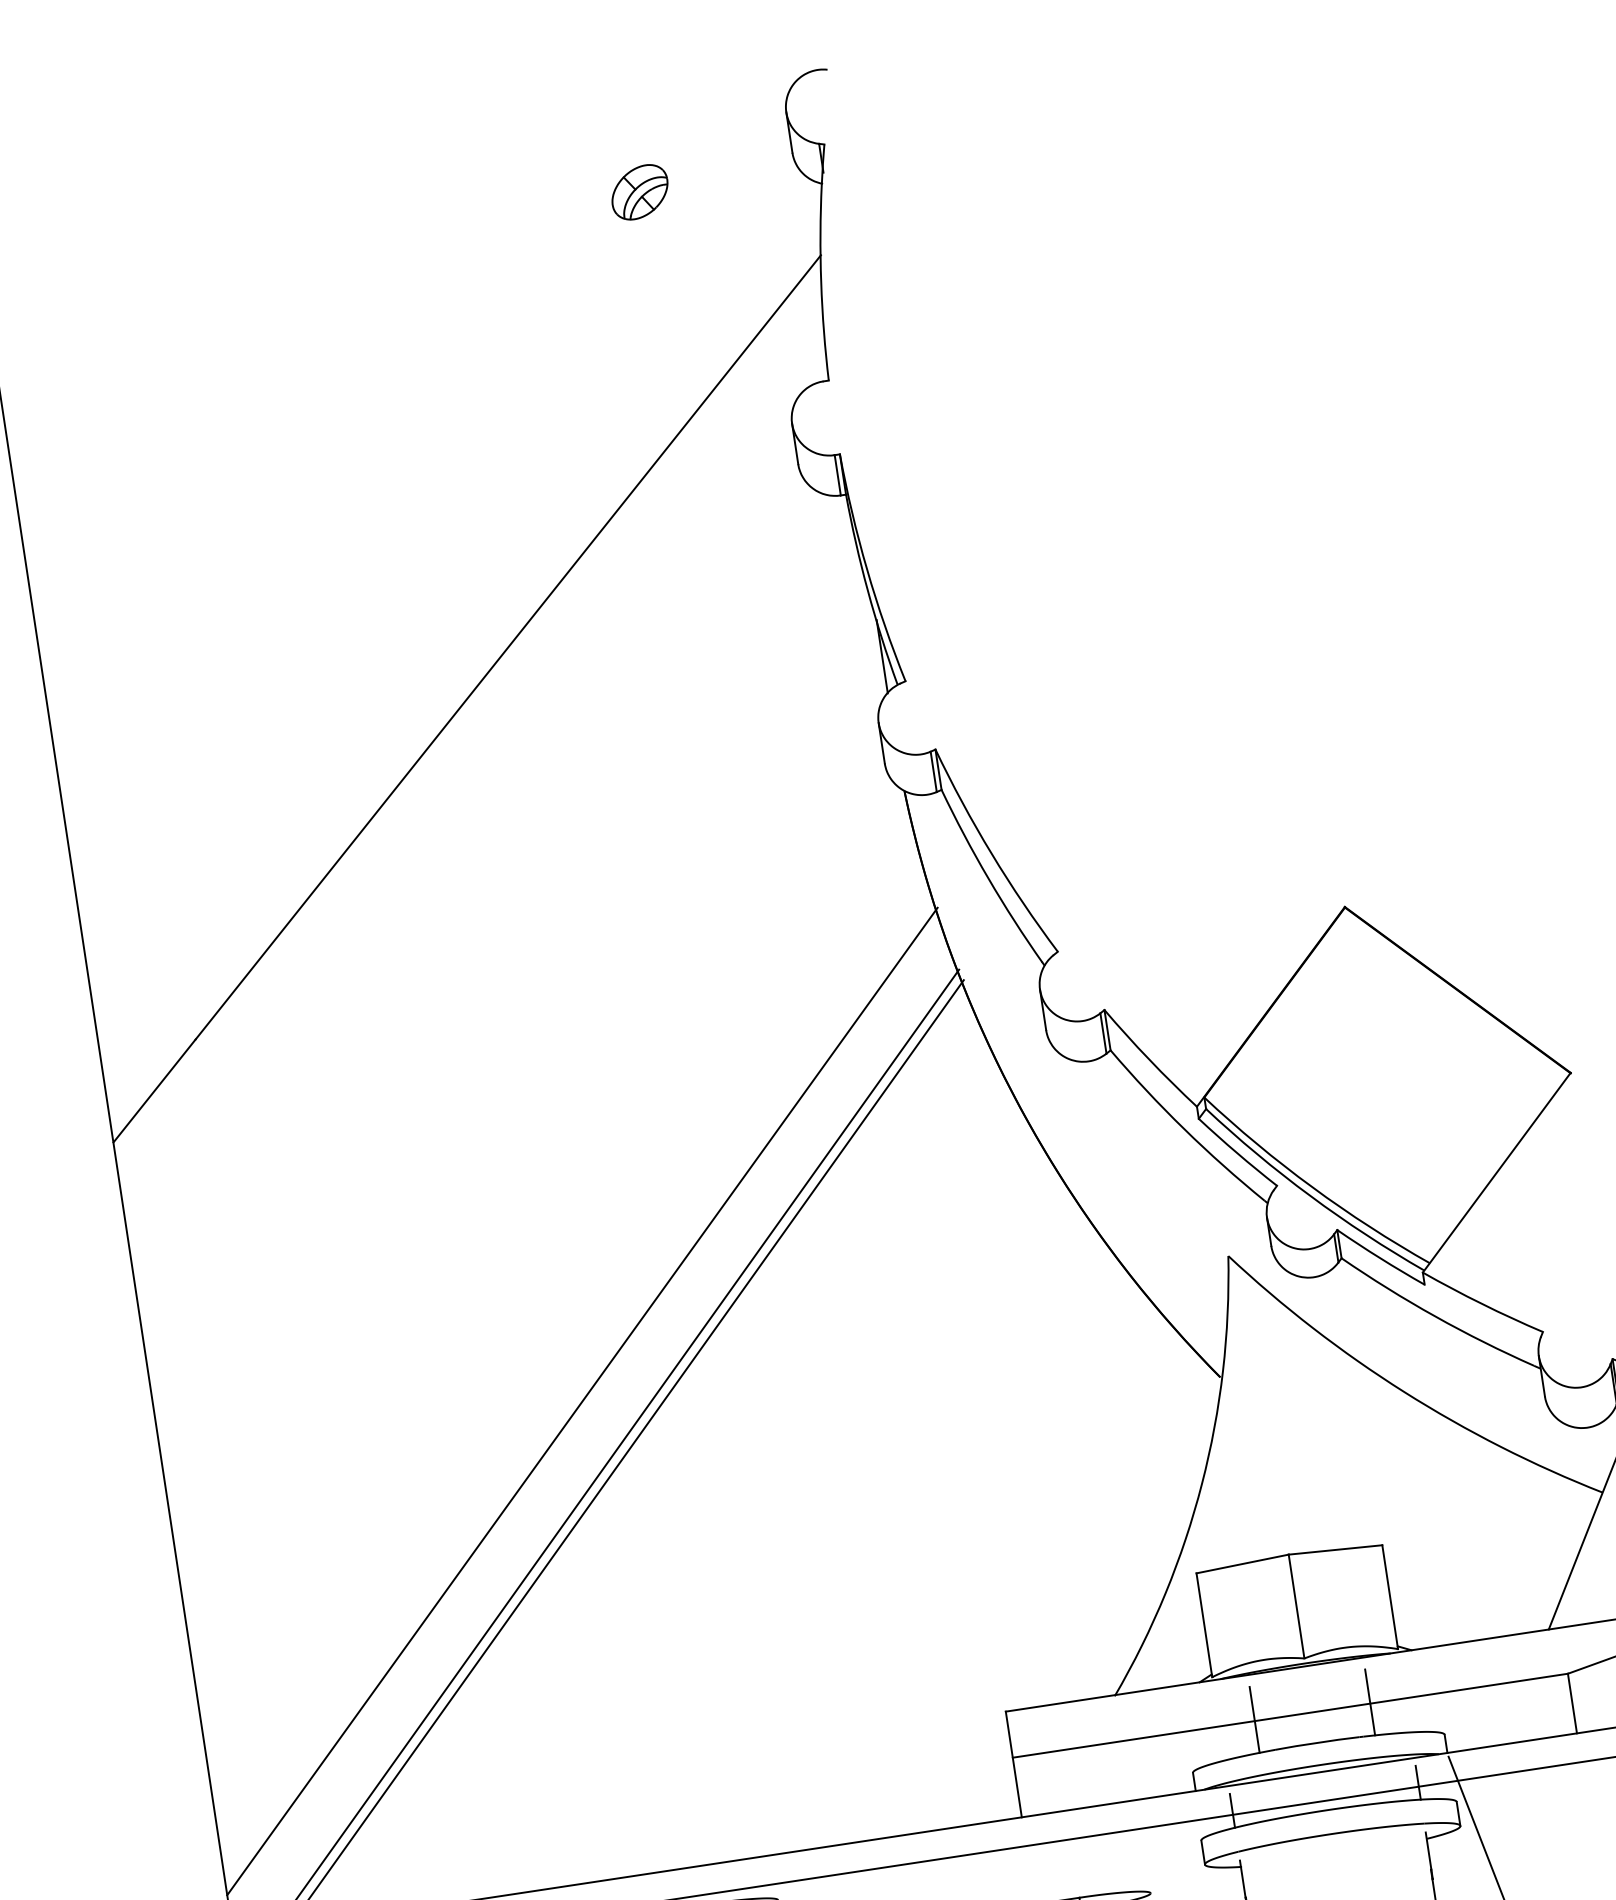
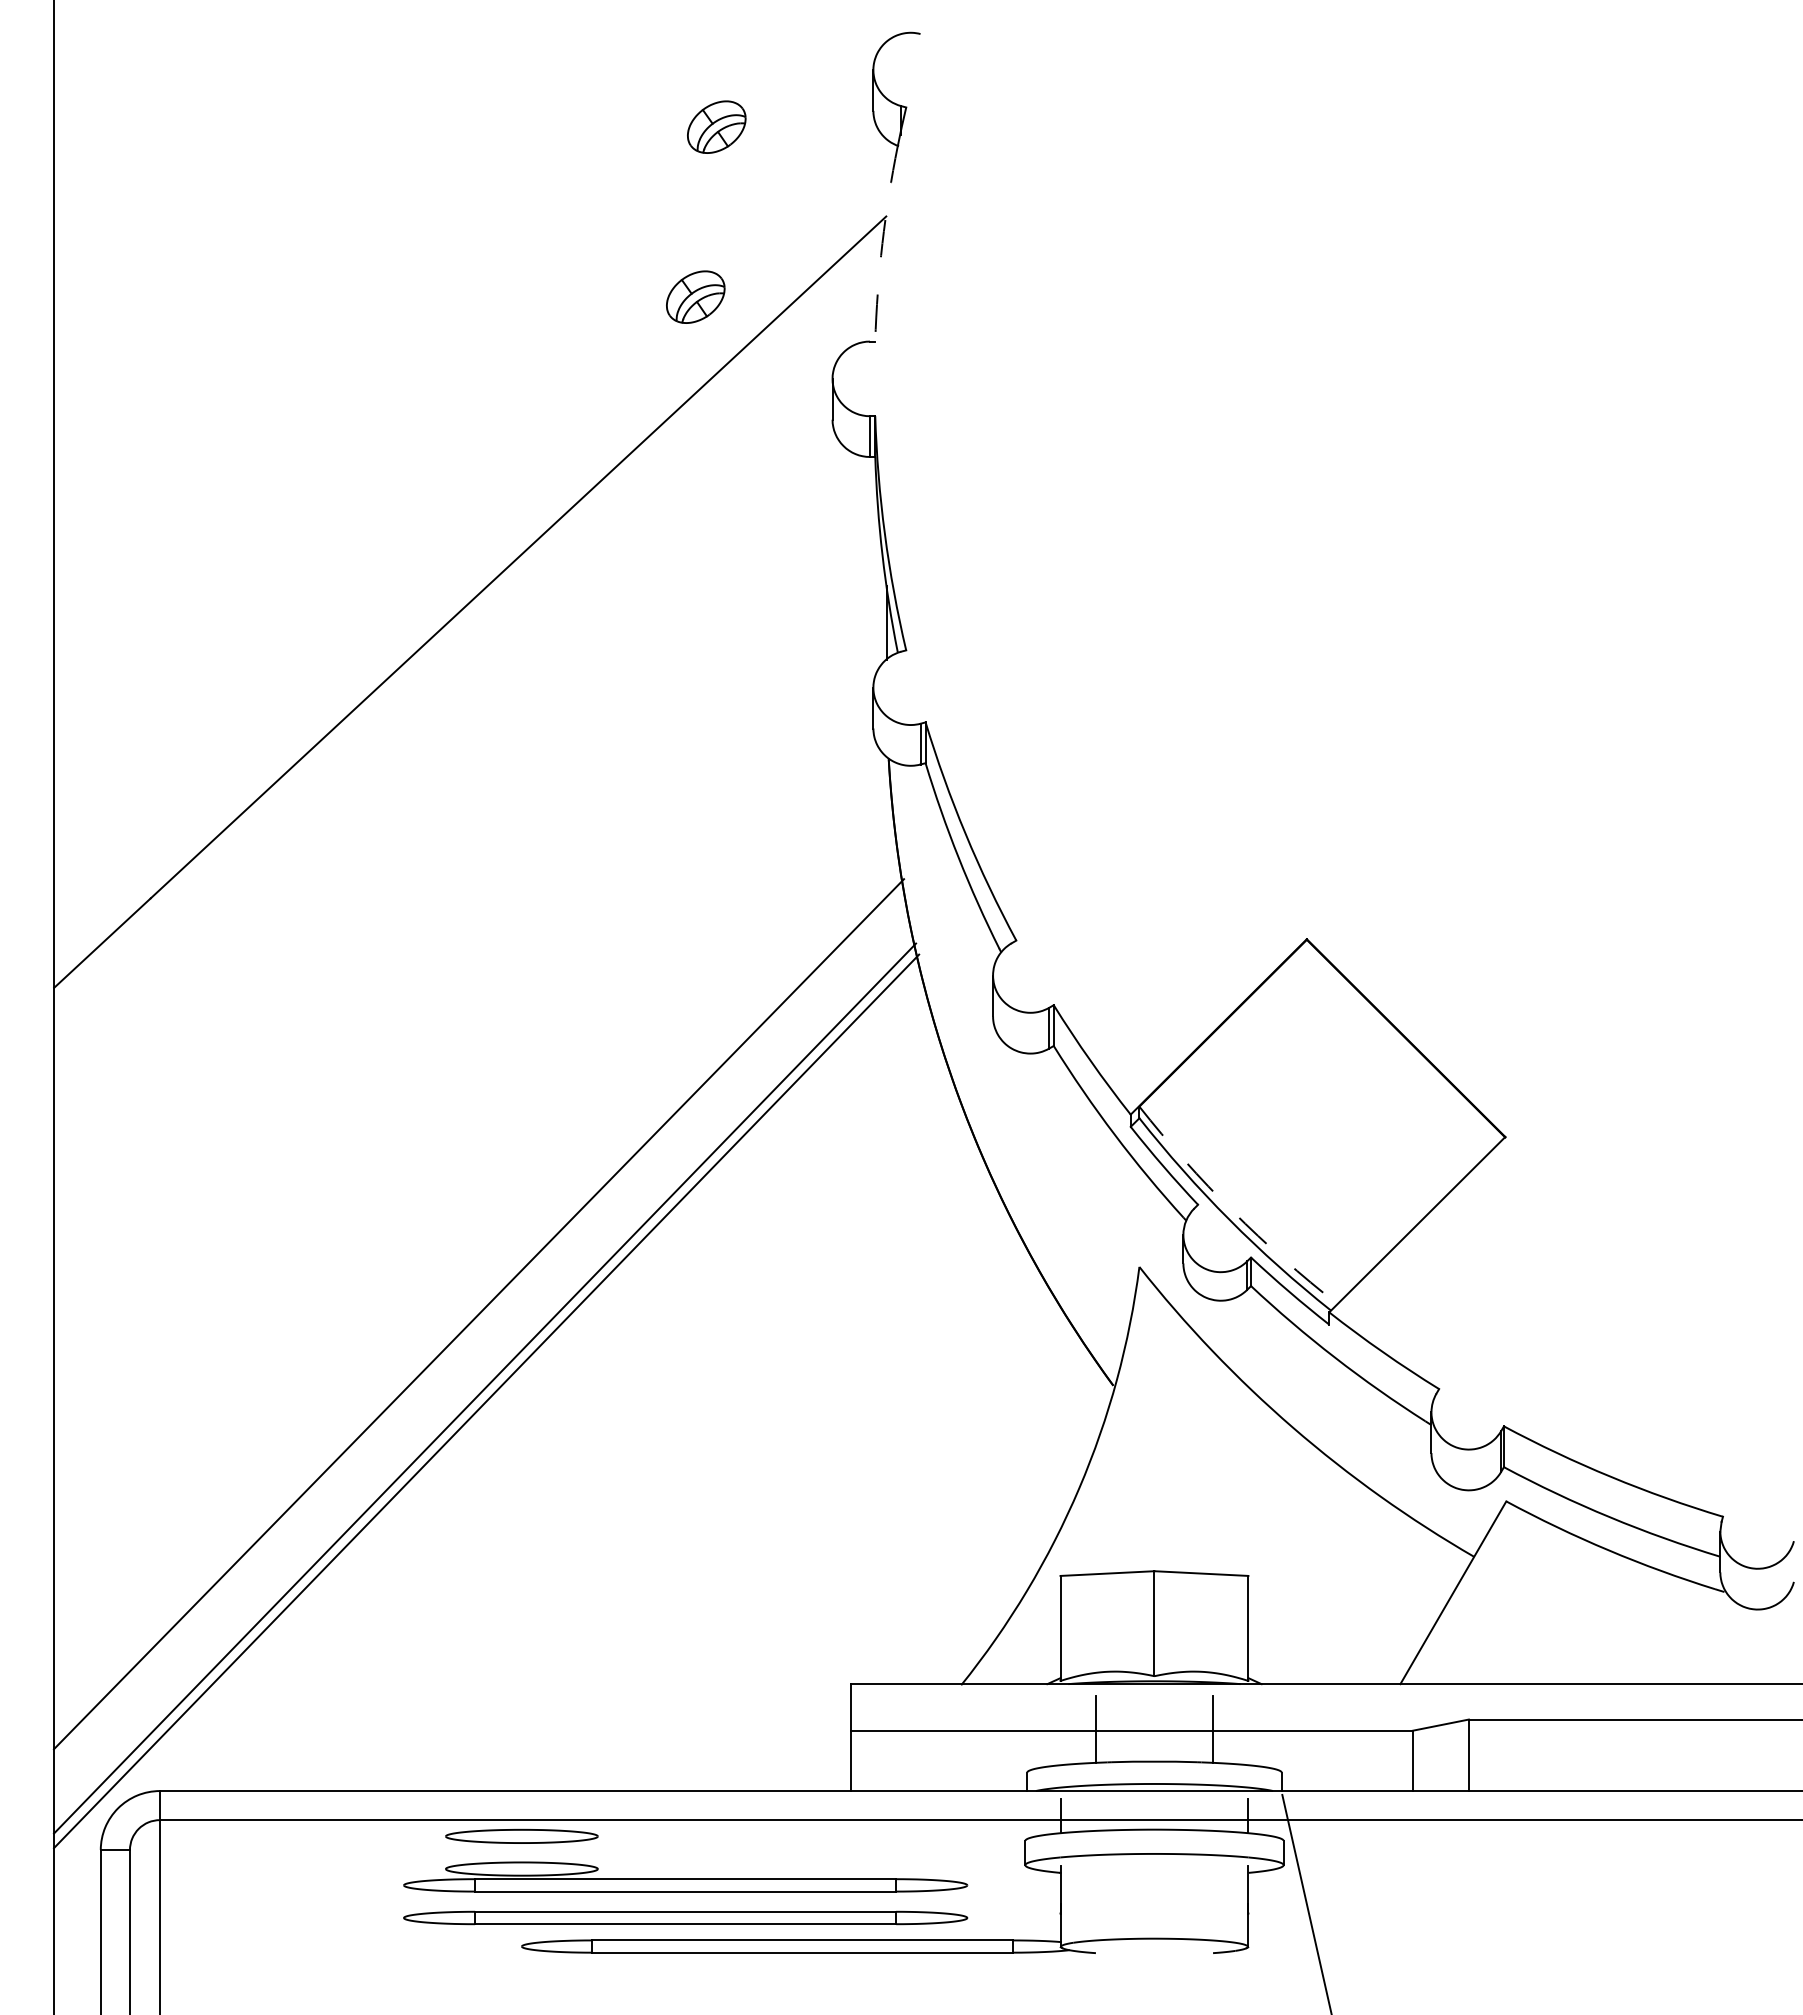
arc: (821, 282) -> (882, 243), solid -> dashed
part: (644, 362) -> (695, 296), added
arc: (1312, 1187) -> (1232, 1211), solid -> dashed

